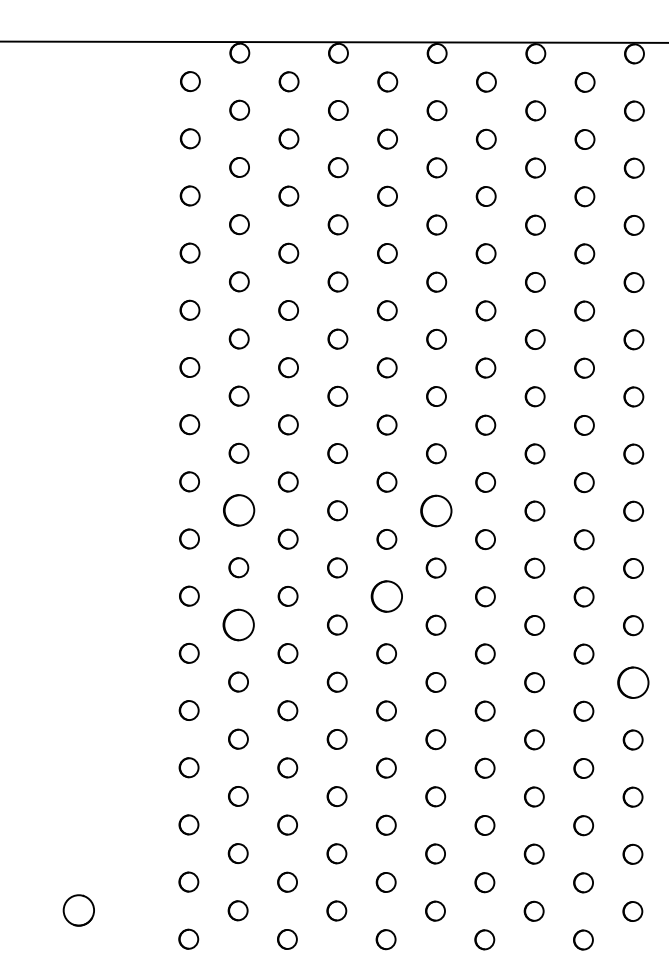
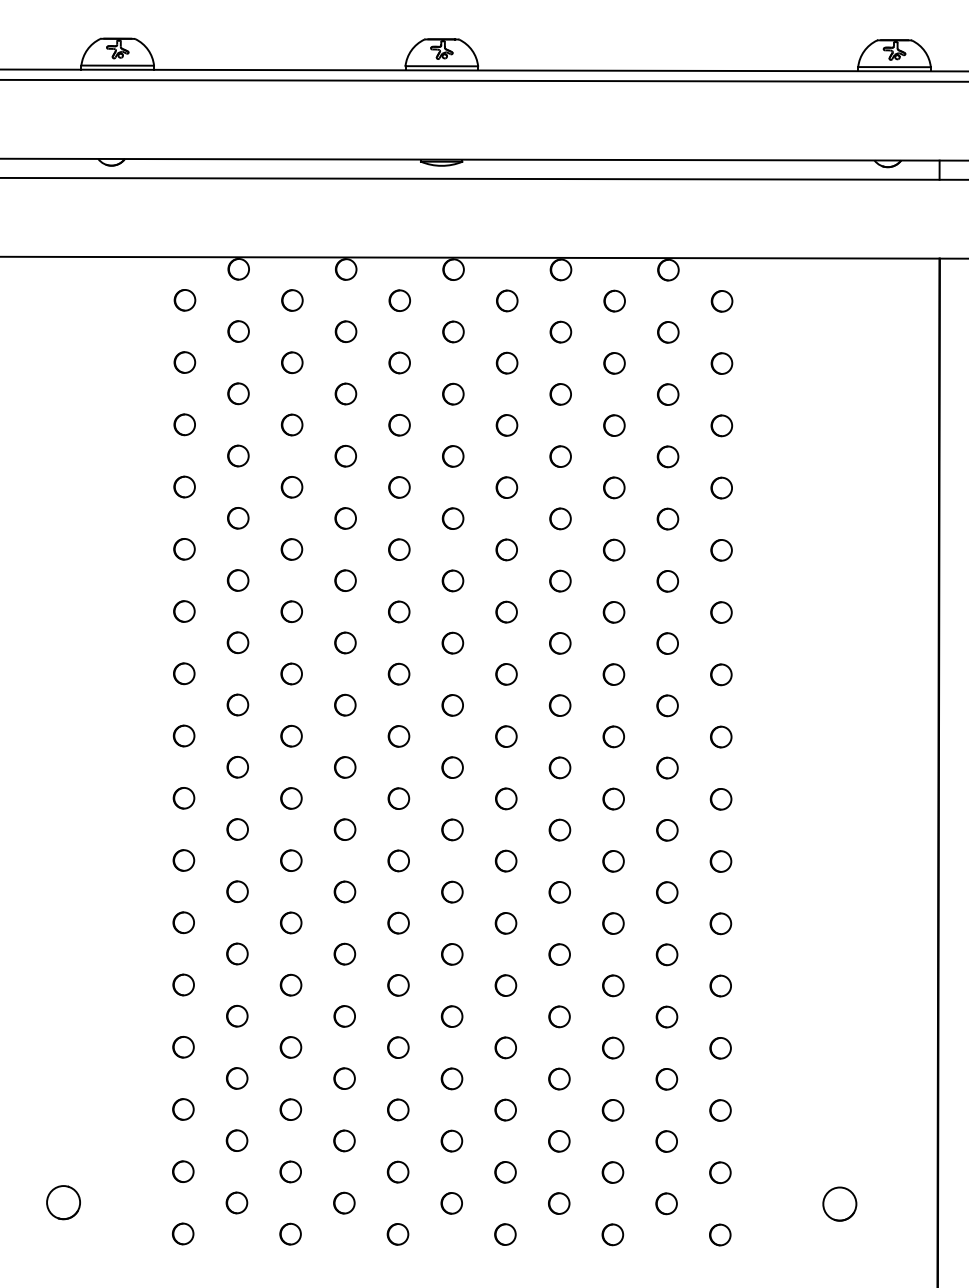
part: (238, 510) -> (237, 767), size x0.62
part: (436, 510) -> (452, 767), size x0.62
part: (386, 596) -> (398, 860), size x0.62
part: (238, 624) -> (237, 891), size x0.62
part: (632, 682) -> (666, 954), size x0.62

